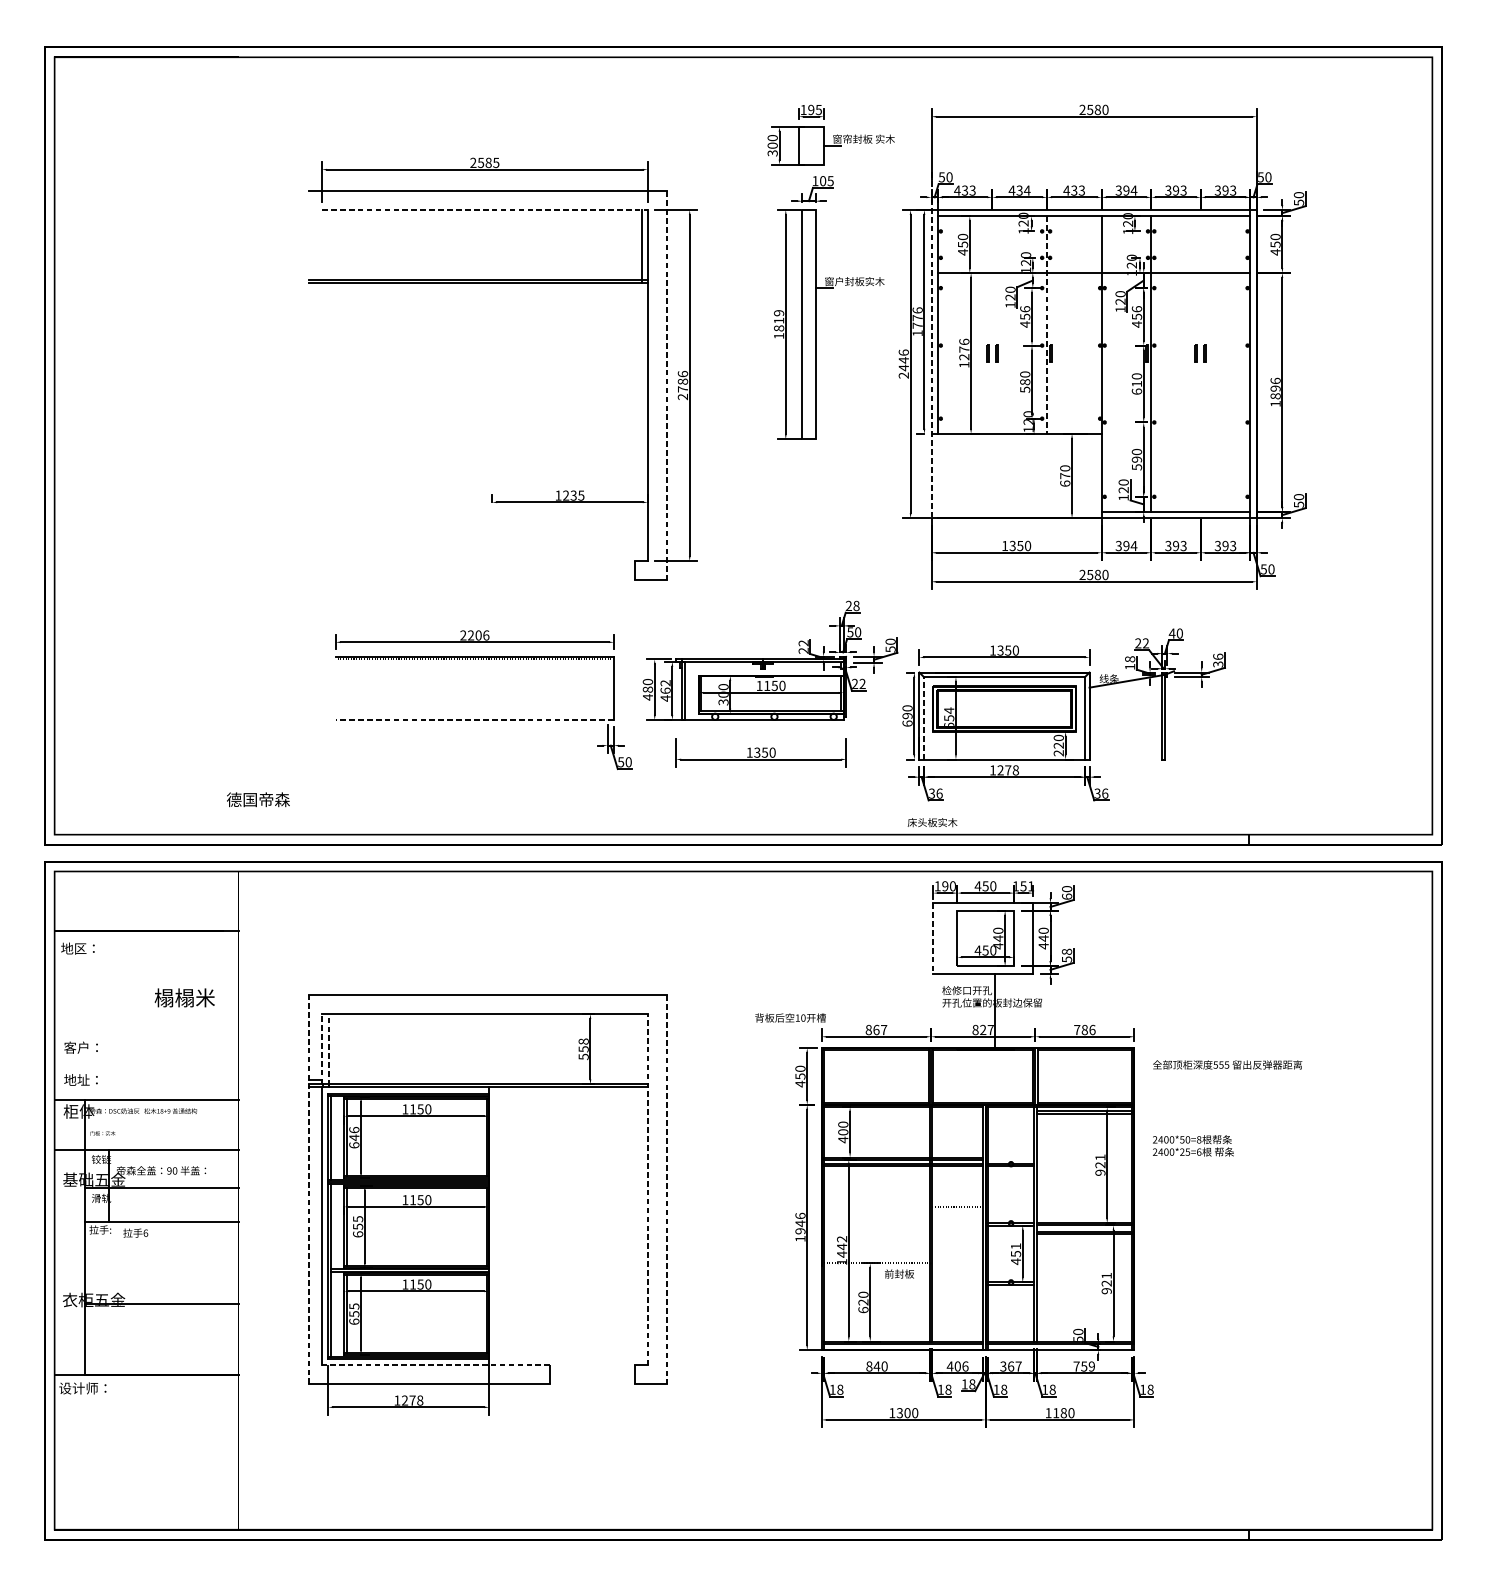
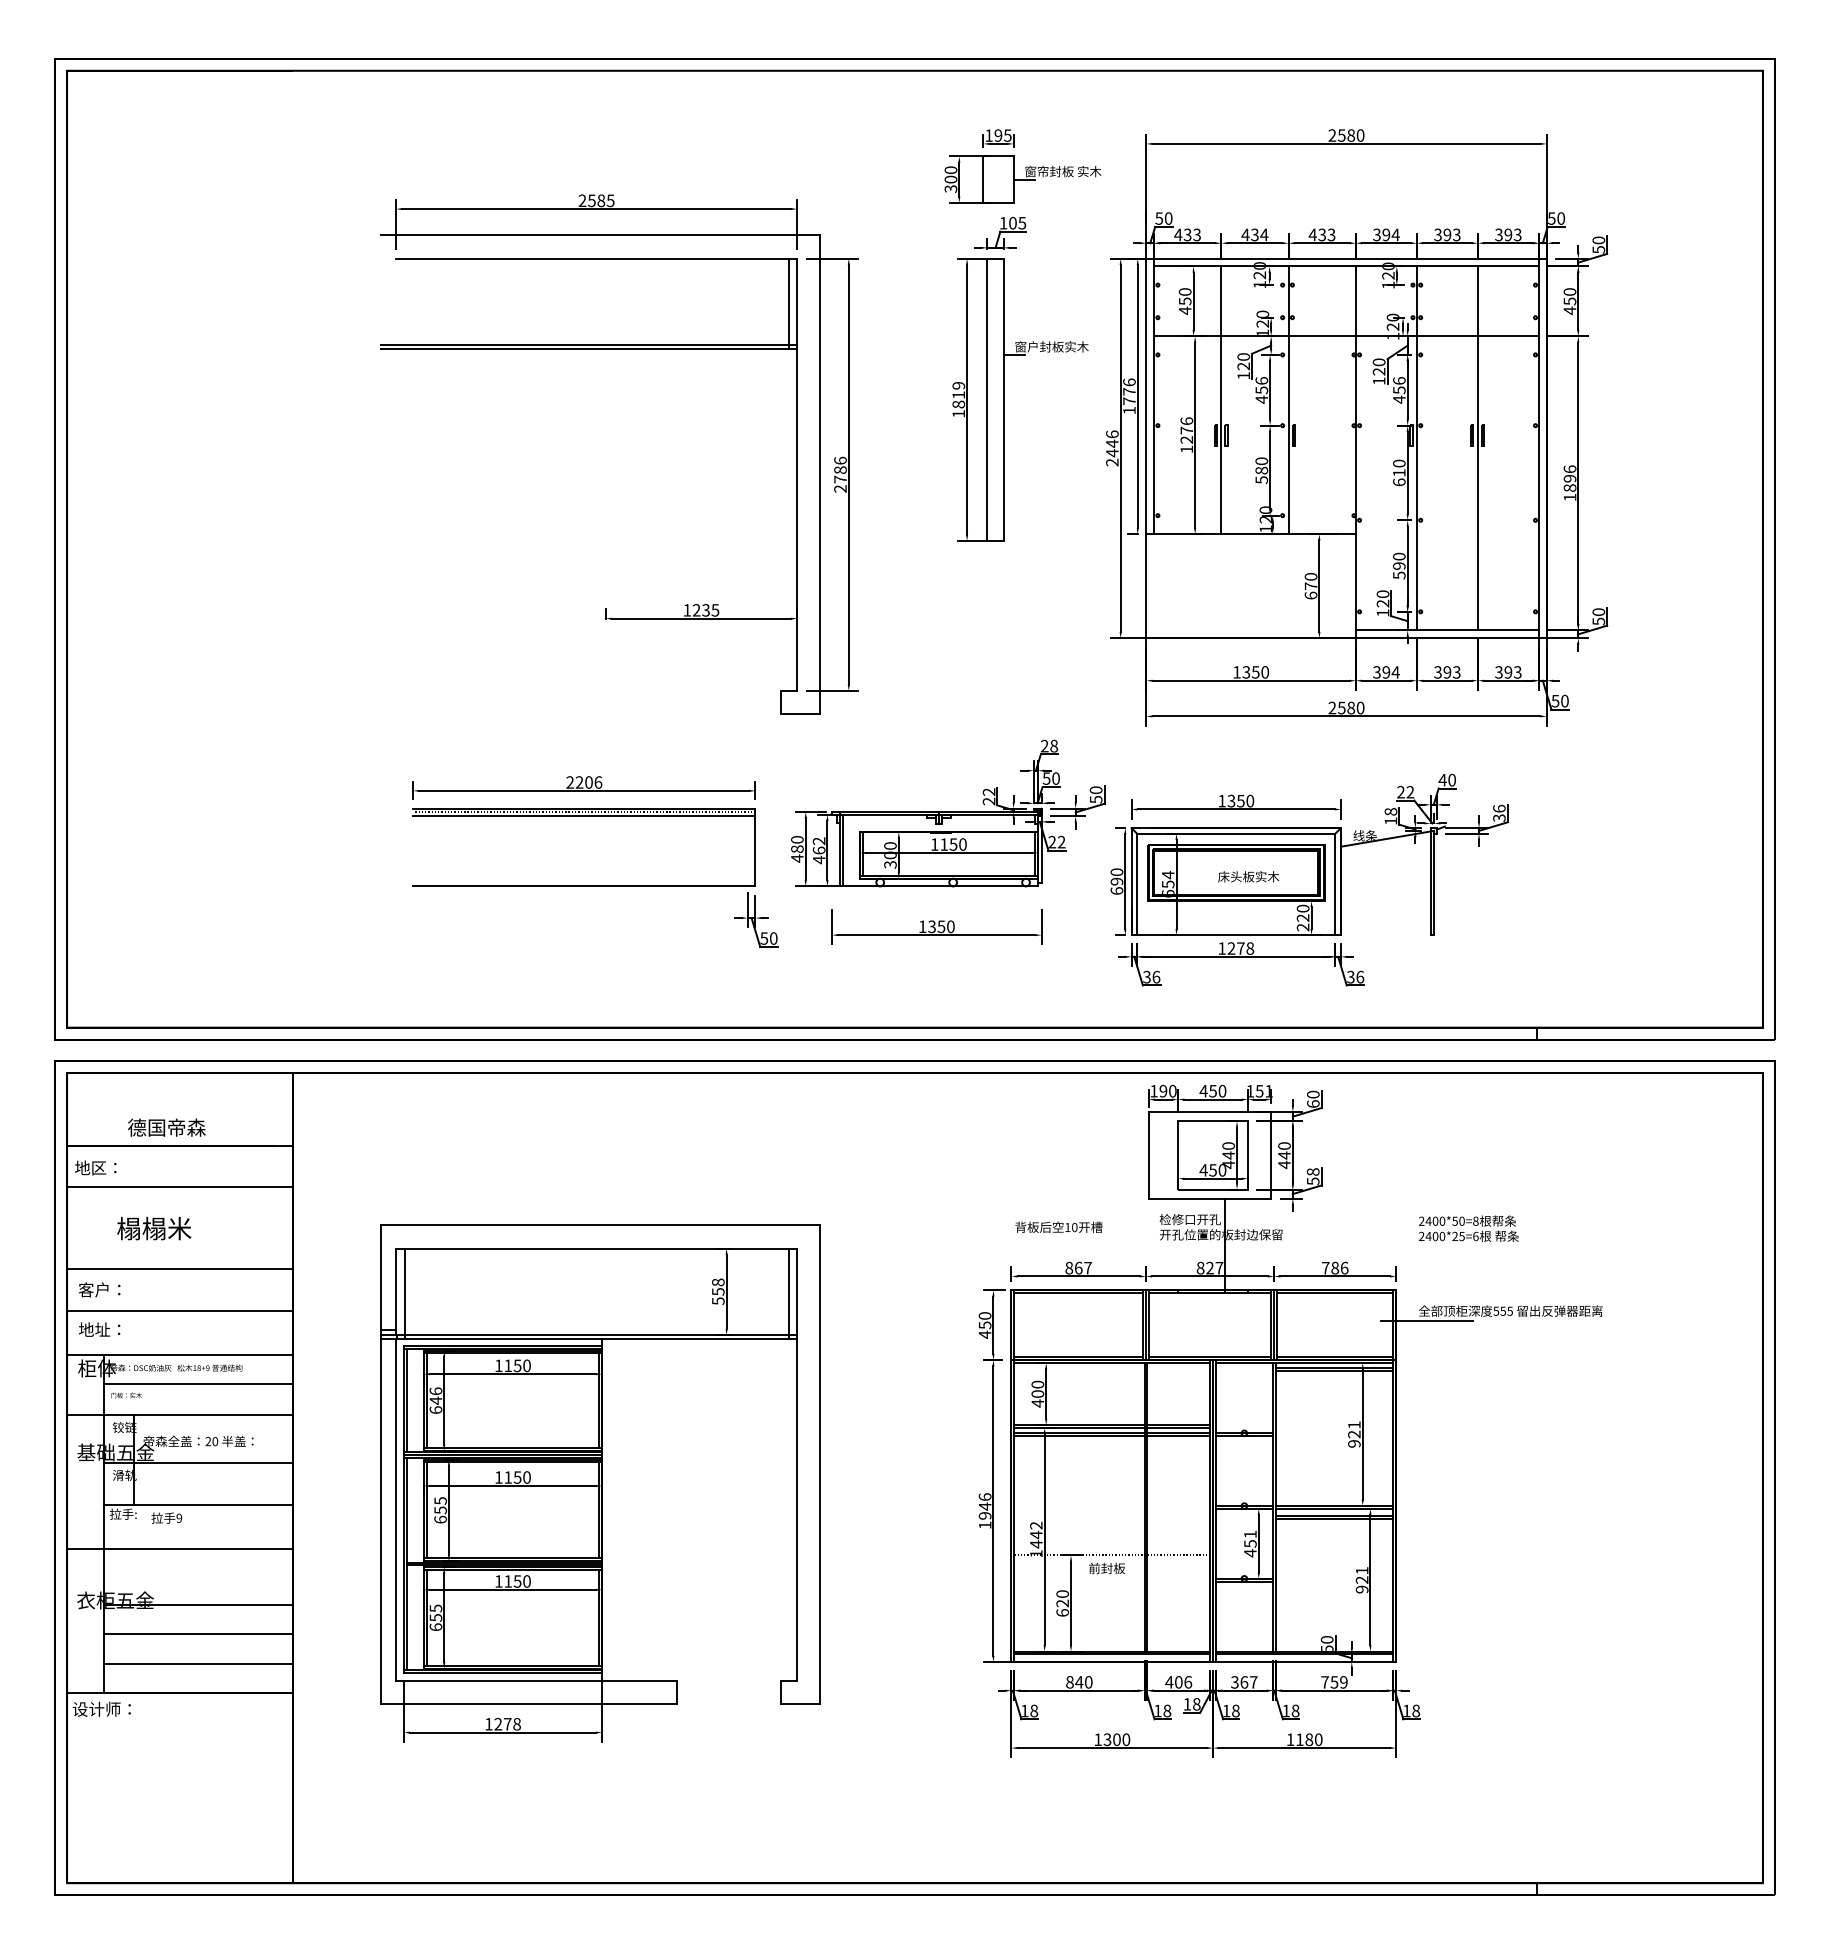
line: (484, 209) -> (596, 258), dashed -> solid
line: (992, 325) -> (1221, 400), added
line: (1046, 325) -> (1288, 400), dashed -> solid
line: (931, 345) -> (1146, 425), dashed -> solid
line: (1200, 364) -> (1477, 448), added
line: (666, 386) -> (820, 475), dashed -> solid
line: (475, 663) -> (584, 816), added
line: (924, 718) -> (1137, 884), dashed -> solid
line: (474, 719) -> (583, 886), dashed -> solid
text: (258, 799) -> (166, 1127), moved
text: (932, 822) -> (1248, 876), moved
line: (933, 938) -> (1148, 1155), dashed -> solid
line: (146, 964) -> (180, 1187), added
text: (184, 997) -> (154, 1228), moved
text: (790, 1017) -> (1058, 1226), moved
line: (146, 1031) -> (180, 1269), added
line: (322, 1048) -> (396, 1291), dashed -> solid
line: (328, 1049) -> (404, 1292), dashed -> solid
line: (641, 1050) -> (789, 1293), added
line: (146, 1064) -> (180, 1310), added
line: (1159, 1073) -> (1426, 1321), added
line: (161, 1124) -> (198, 1384), added
text: (1193, 1145) -> (1468, 1228), moved
text: (169, 1170) -> (208, 1441), 90 -> 20
line: (309, 1189) -> (380, 1464), dashed -> solid
line: (648, 1189) -> (797, 1464), dashed -> solid
line: (666, 1190) -> (820, 1465), dashed -> solid
line: (957, 1206) -> (1178, 1555), moved
text: (145, 1232) -> (179, 1517), 6 -> 9
line: (146, 1258) -> (180, 1549), added
line: (161, 1327) -> (198, 1634), added
line: (161, 1351) -> (198, 1663), added
line: (436, 1365) -> (536, 1680), dashed -> solid

